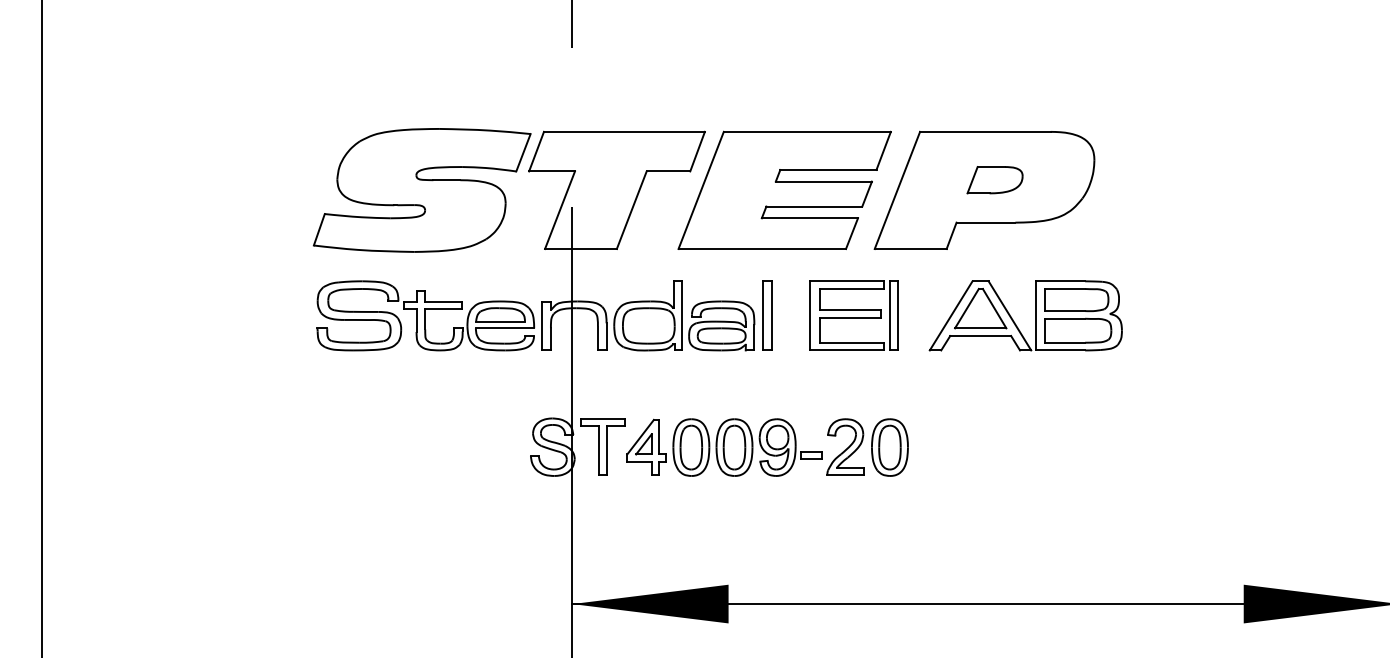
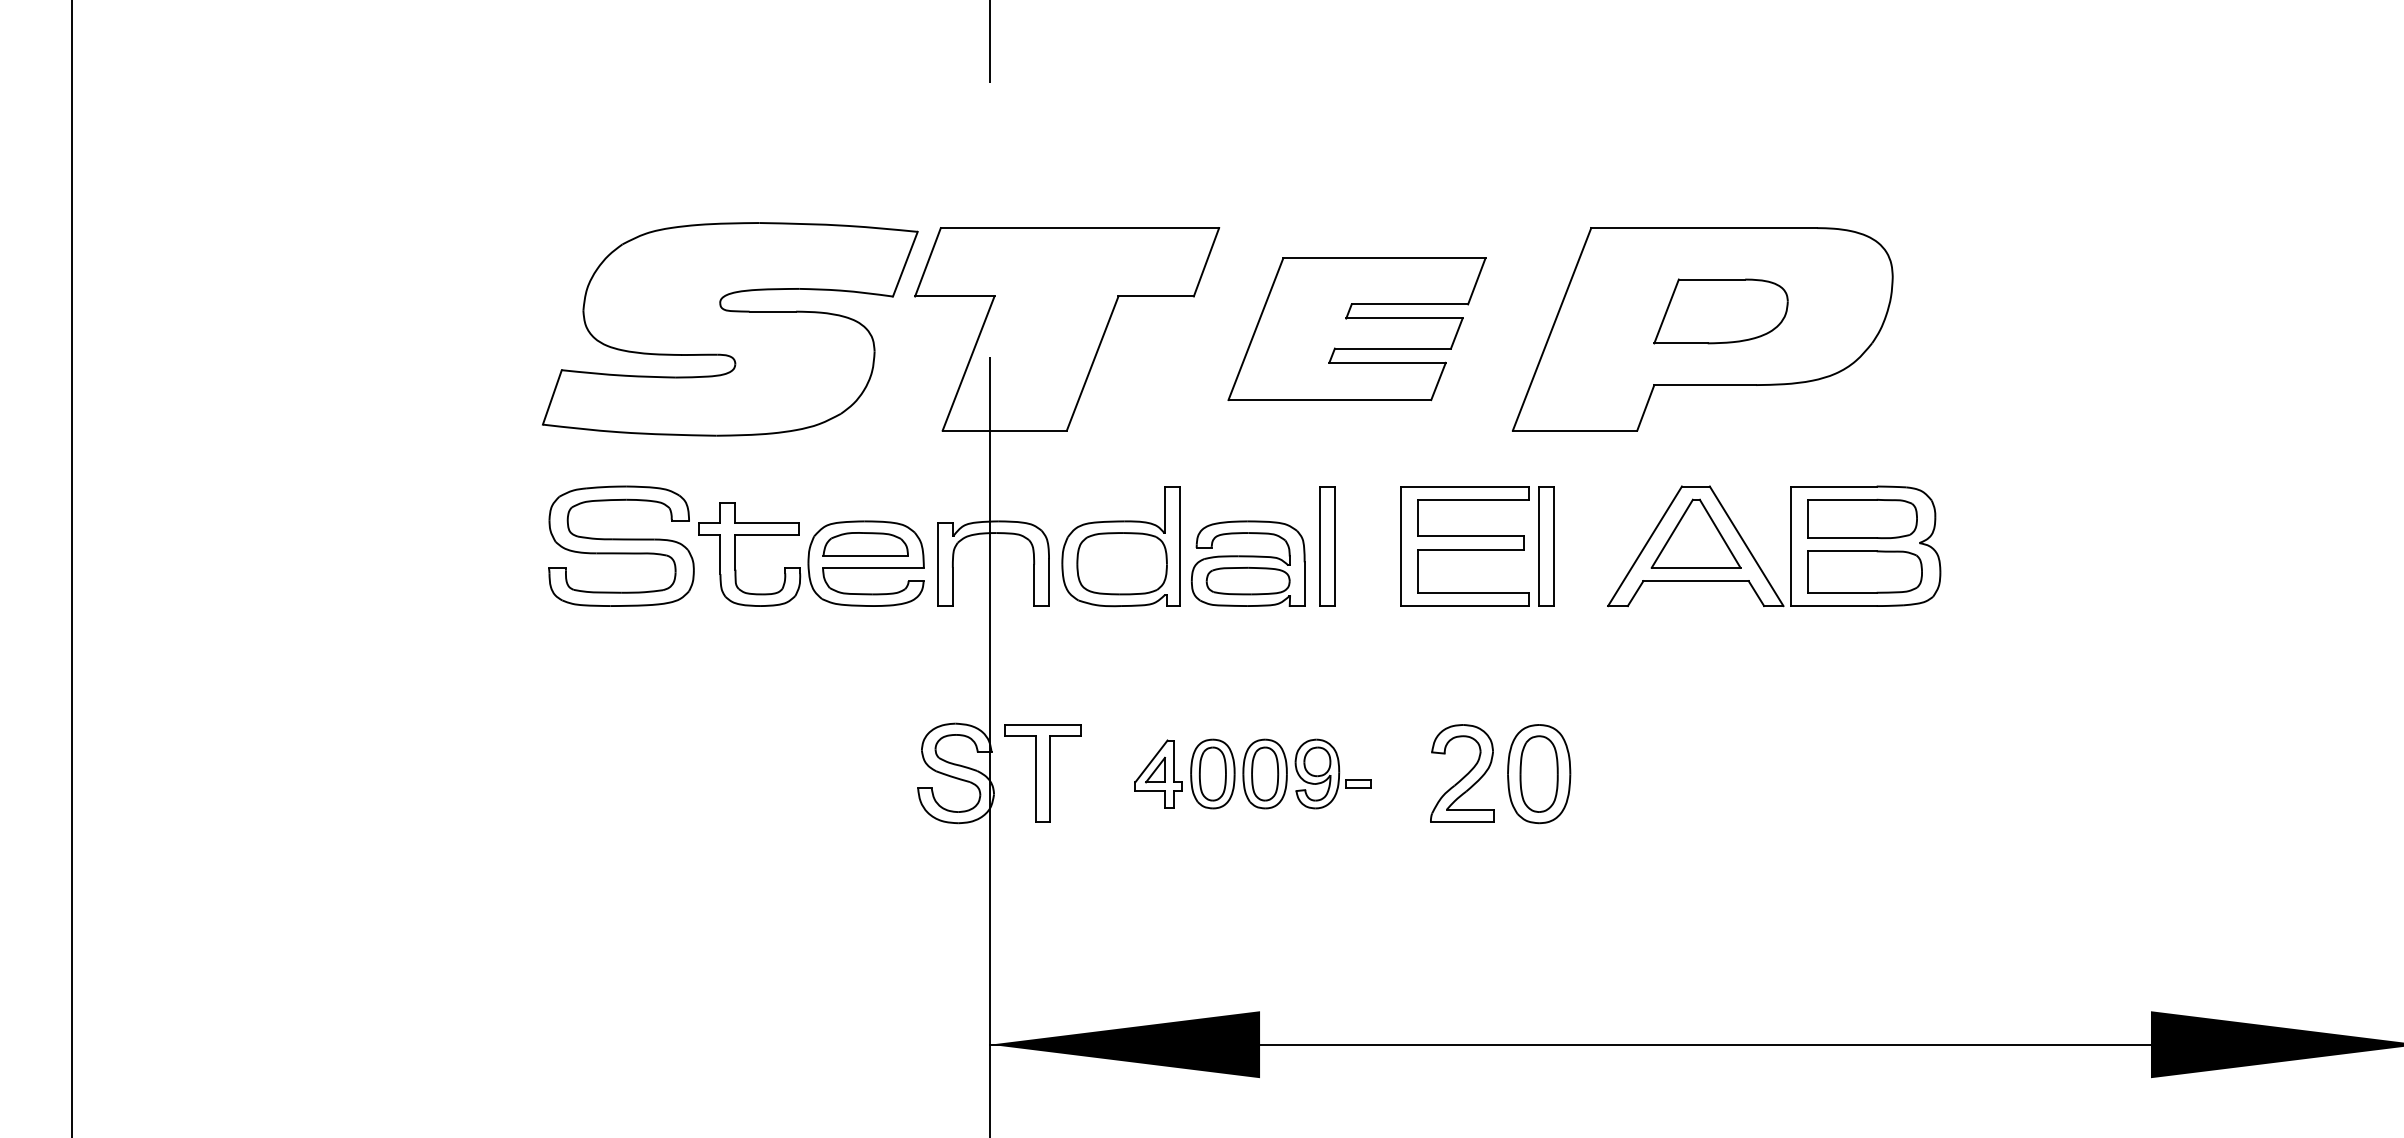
part: (994, 180) -> (1719, 312), size x1.4
part: (784, 189) -> (1356, 327), size x0.7
part: (724, 447) -> (1253, 773), size x0.7

